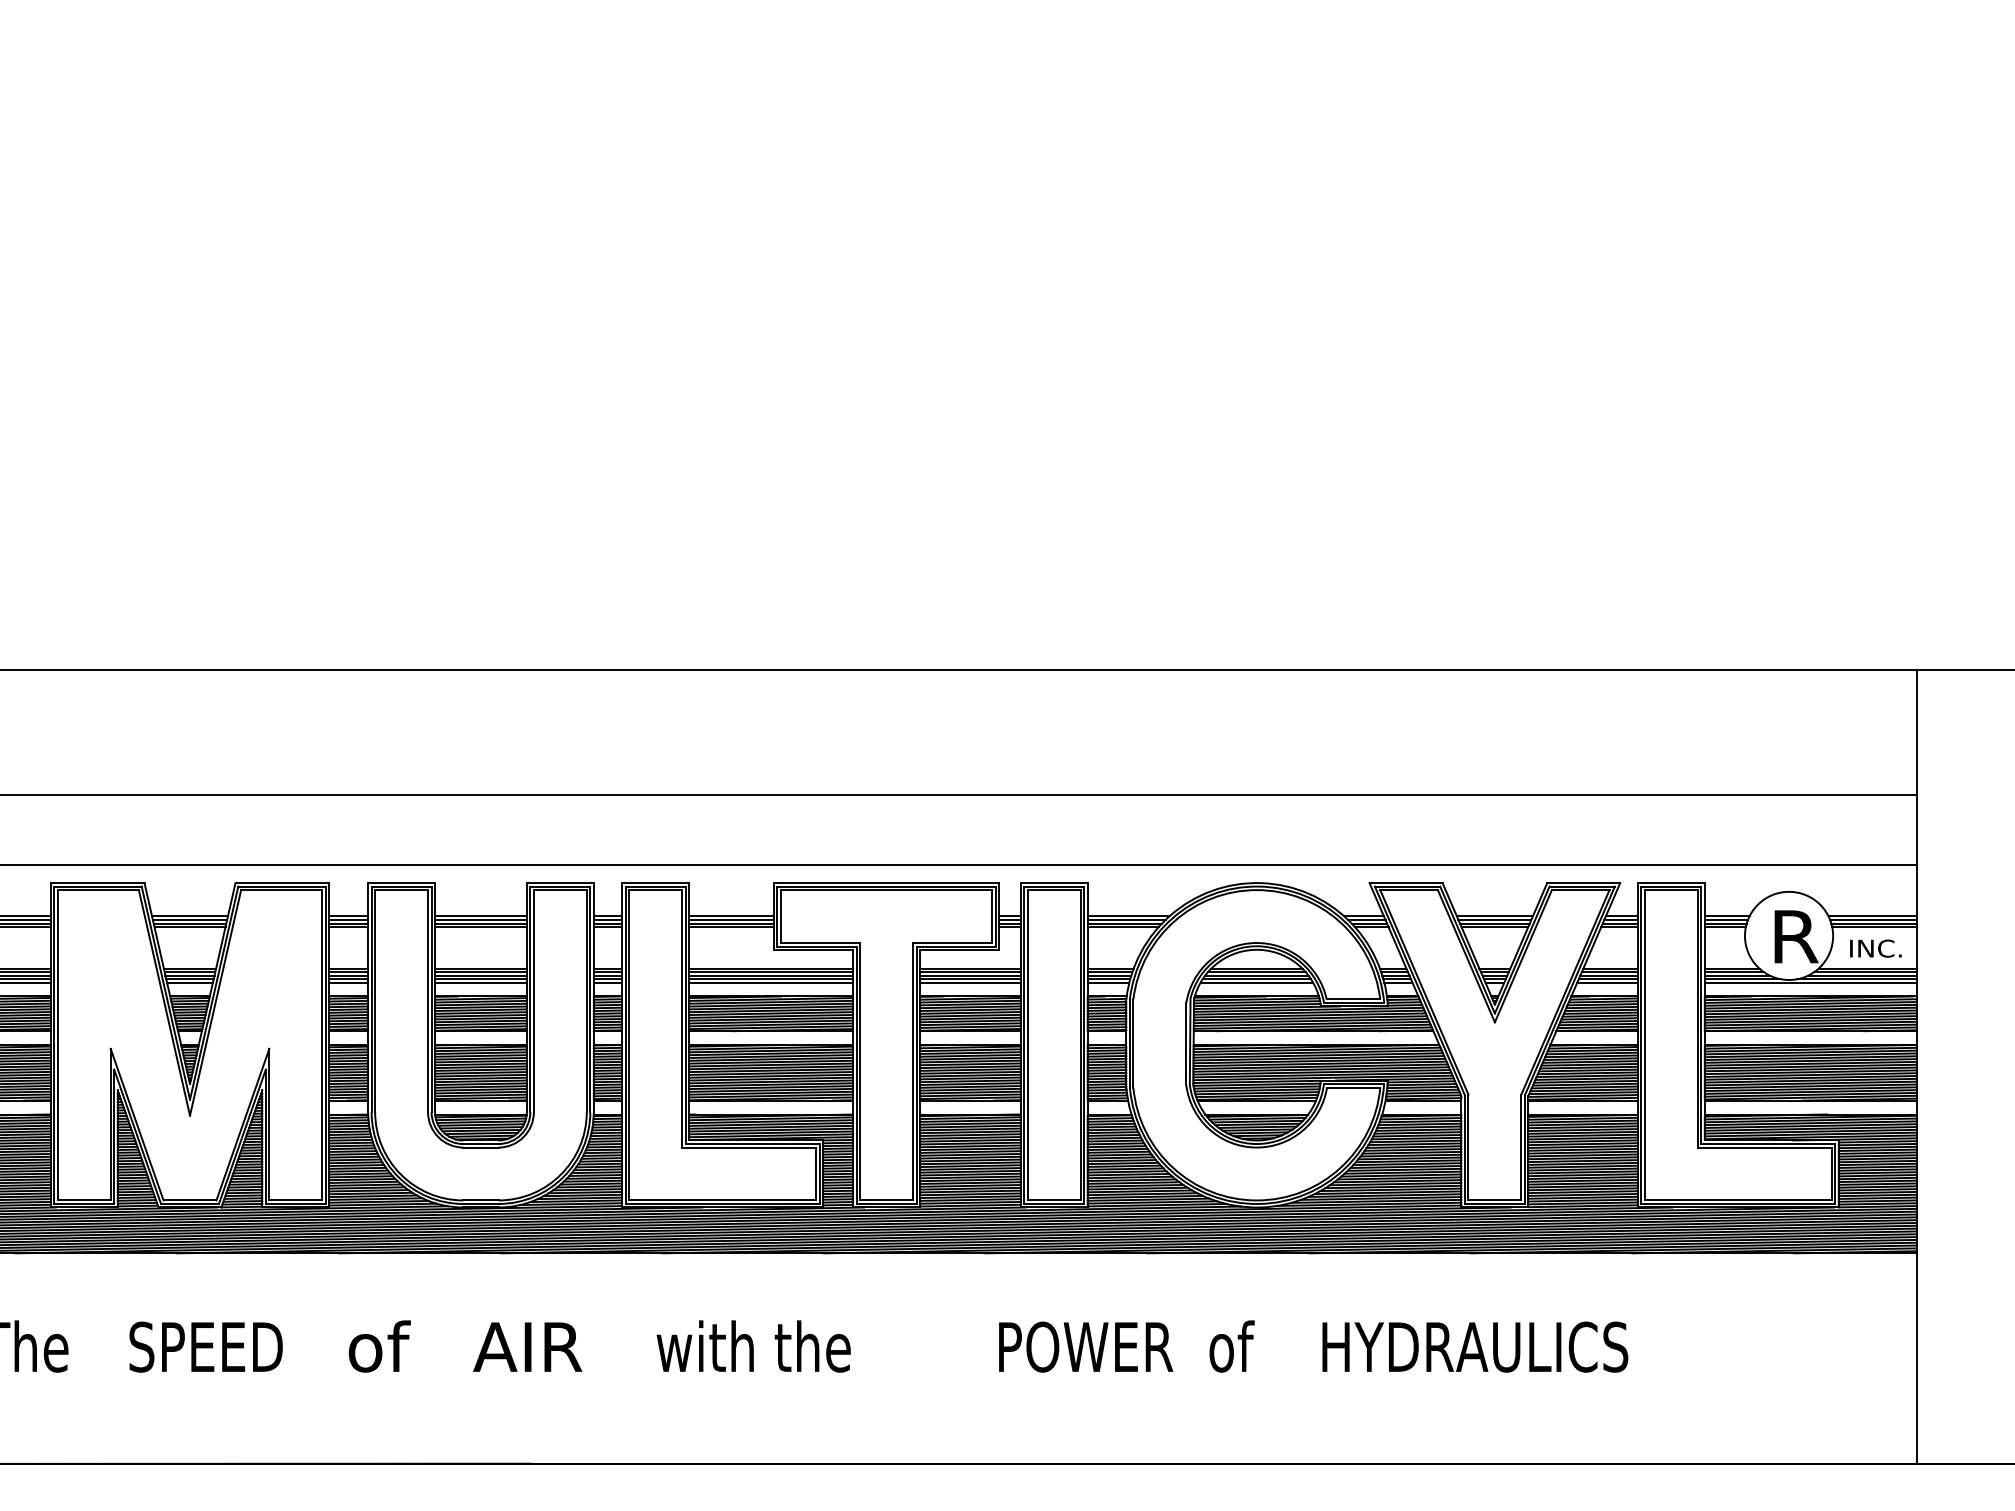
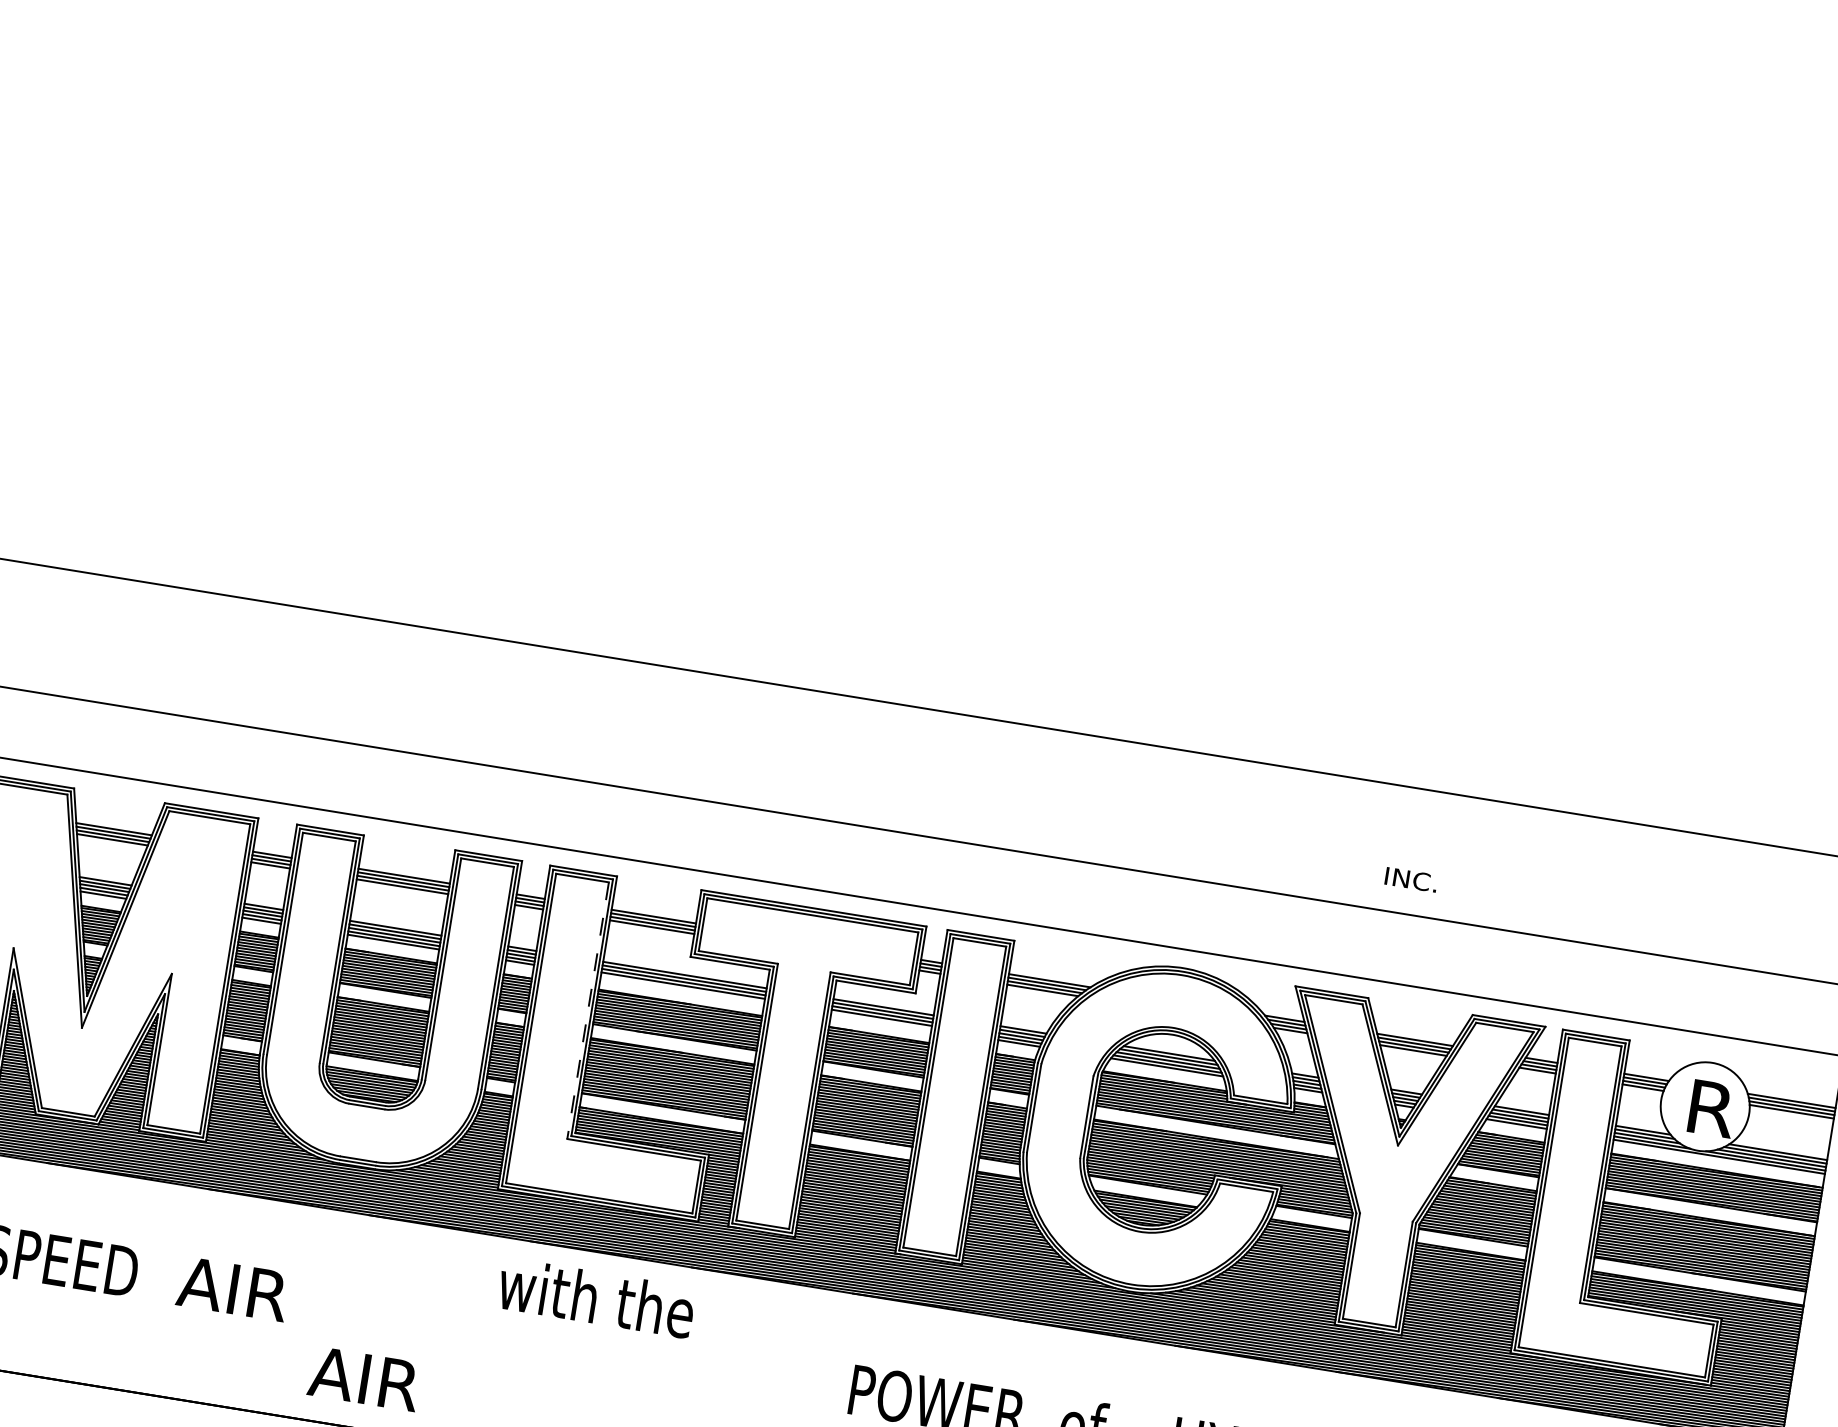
text: (1875, 948) -> (1410, 879), moved
line: (771, 982) -> (683, 988), removed
line: (970, 982) -> (881, 1021), removed
line: (681, 1018) -> (587, 1010), solid -> dashed
text: (378, 1346) -> (232, 1288), of -> AIR
text: (527, 1346) -> (364, 1378), moved
text: (753, 1346) -> (596, 1298), moved

